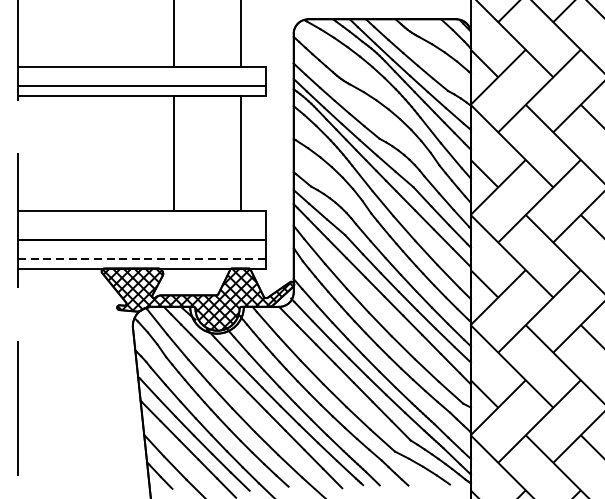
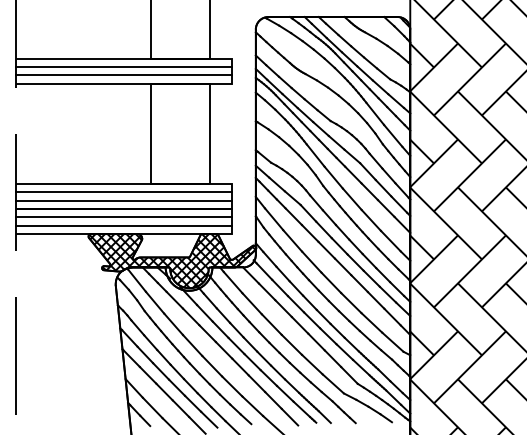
line: (141, 77) -> (123, 67), added
line: (141, 220) -> (123, 192), added
line: (141, 229) -> (123, 200), added
line: (141, 249) -> (123, 217), added
line: (141, 258) -> (123, 225), dashed -> solid

